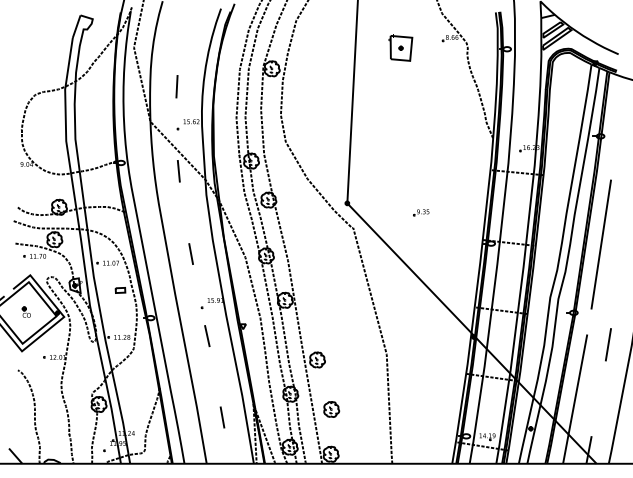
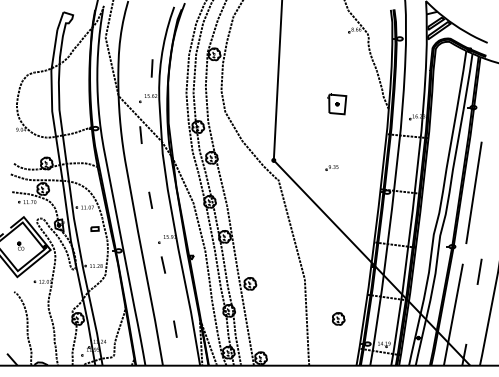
part: (400, 47) -> (337, 103), moved
line: (176, 86) -> (151, 68), moved
part: (331, 409) -> (338, 318), moved

